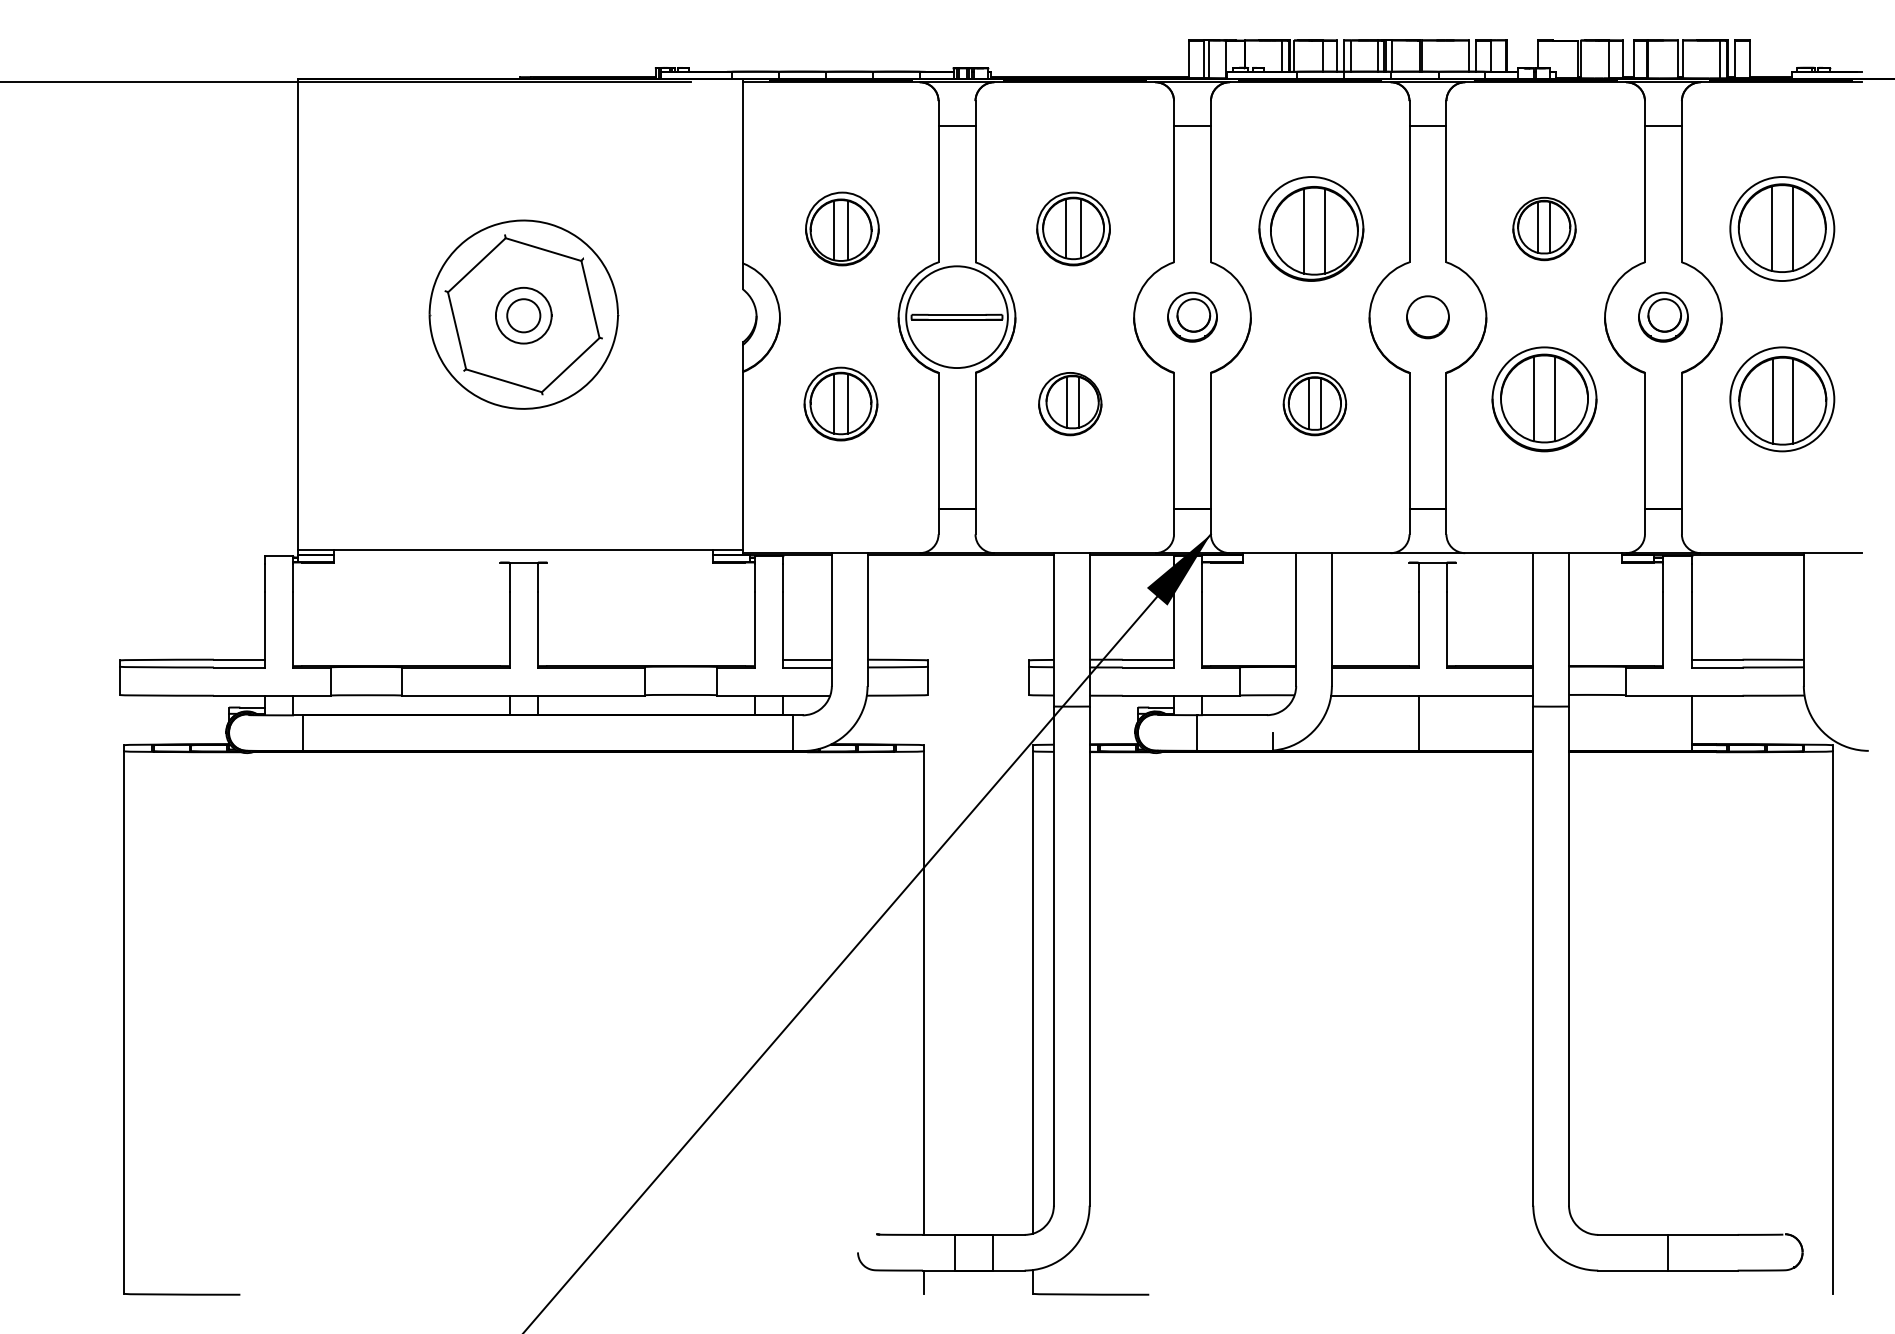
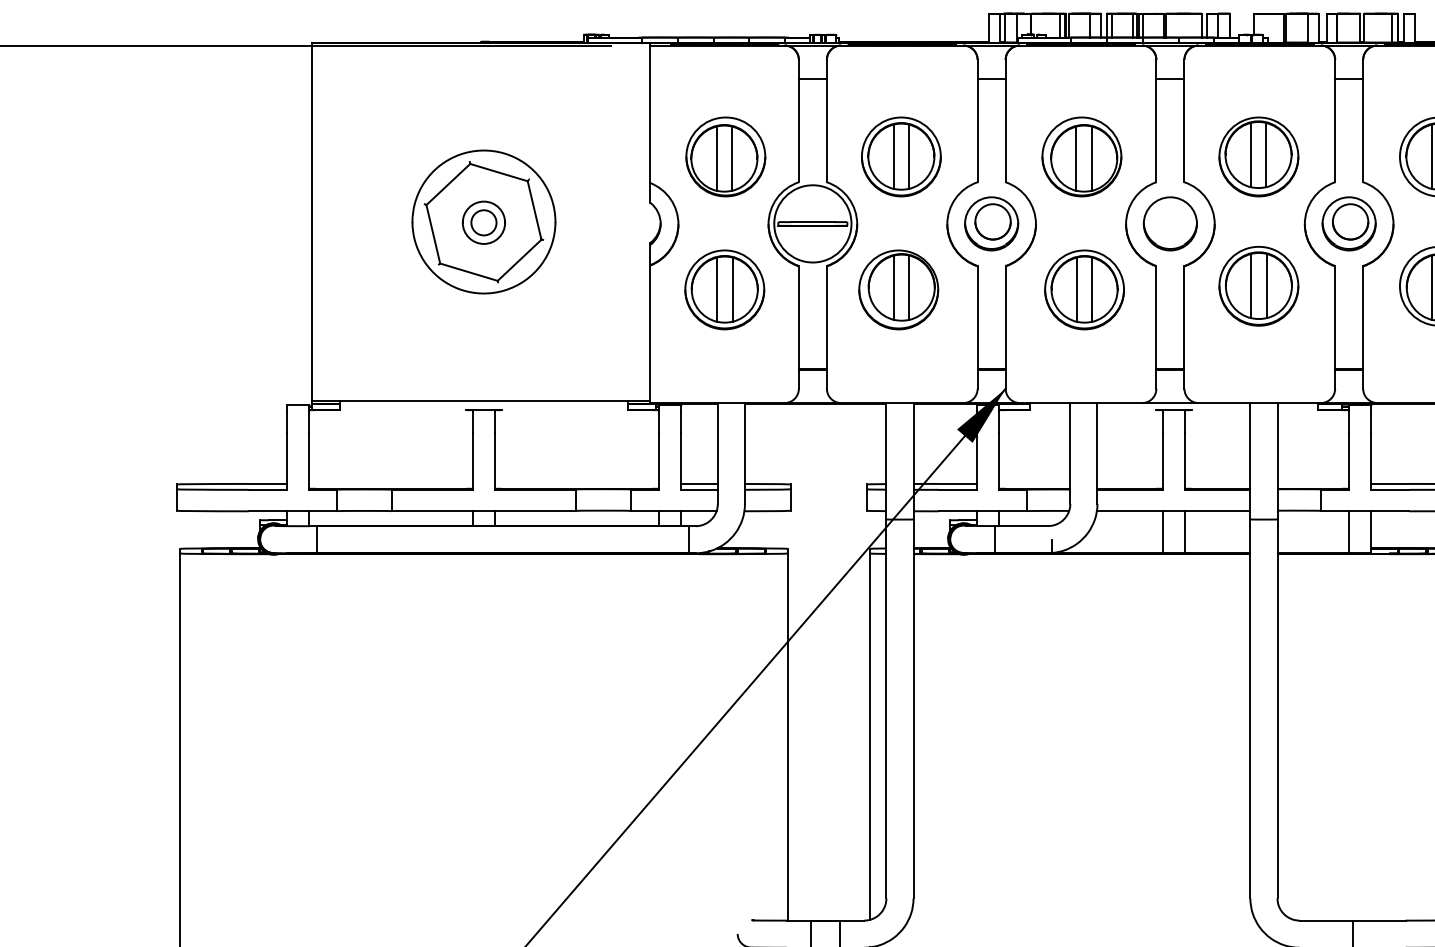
part: (842, 228) -> (725, 156), size x1.43
part: (1073, 228) -> (901, 156), size x1.43
part: (1544, 228) -> (1258, 156), size x1.67
part: (1192, 317) -> (991, 224), size x1.43
part: (1427, 317) -> (1170, 224), size x1.67
part: (1663, 317) -> (1349, 224), size x1.43
part: (840, 403) -> (724, 289), size x1.43
part: (1070, 403) -> (899, 289), size x1.67
part: (1314, 403) -> (1084, 289), size x1.67
line: (1446, 723) -> (1184, 532), added
line: (1663, 723) -> (1349, 532), added

